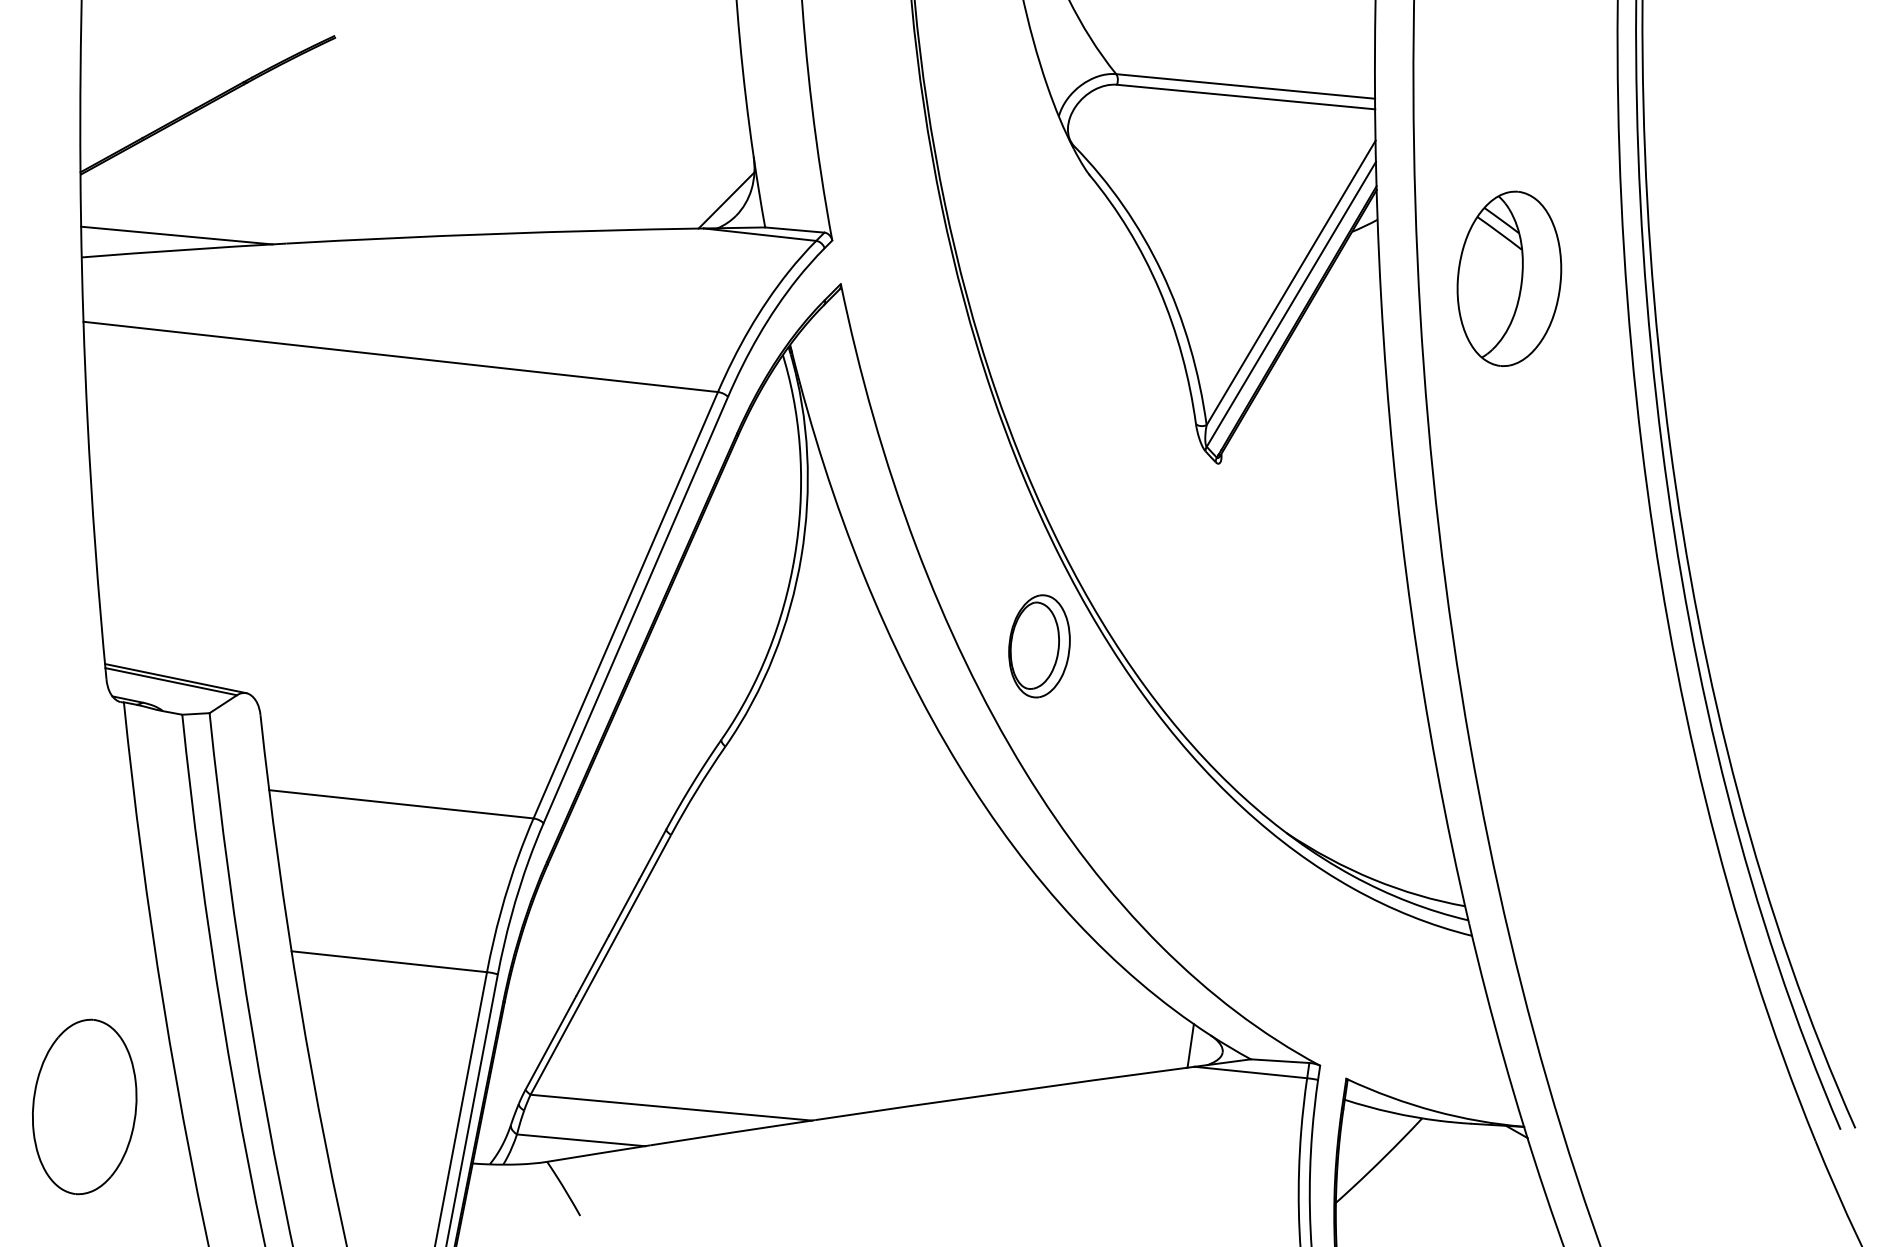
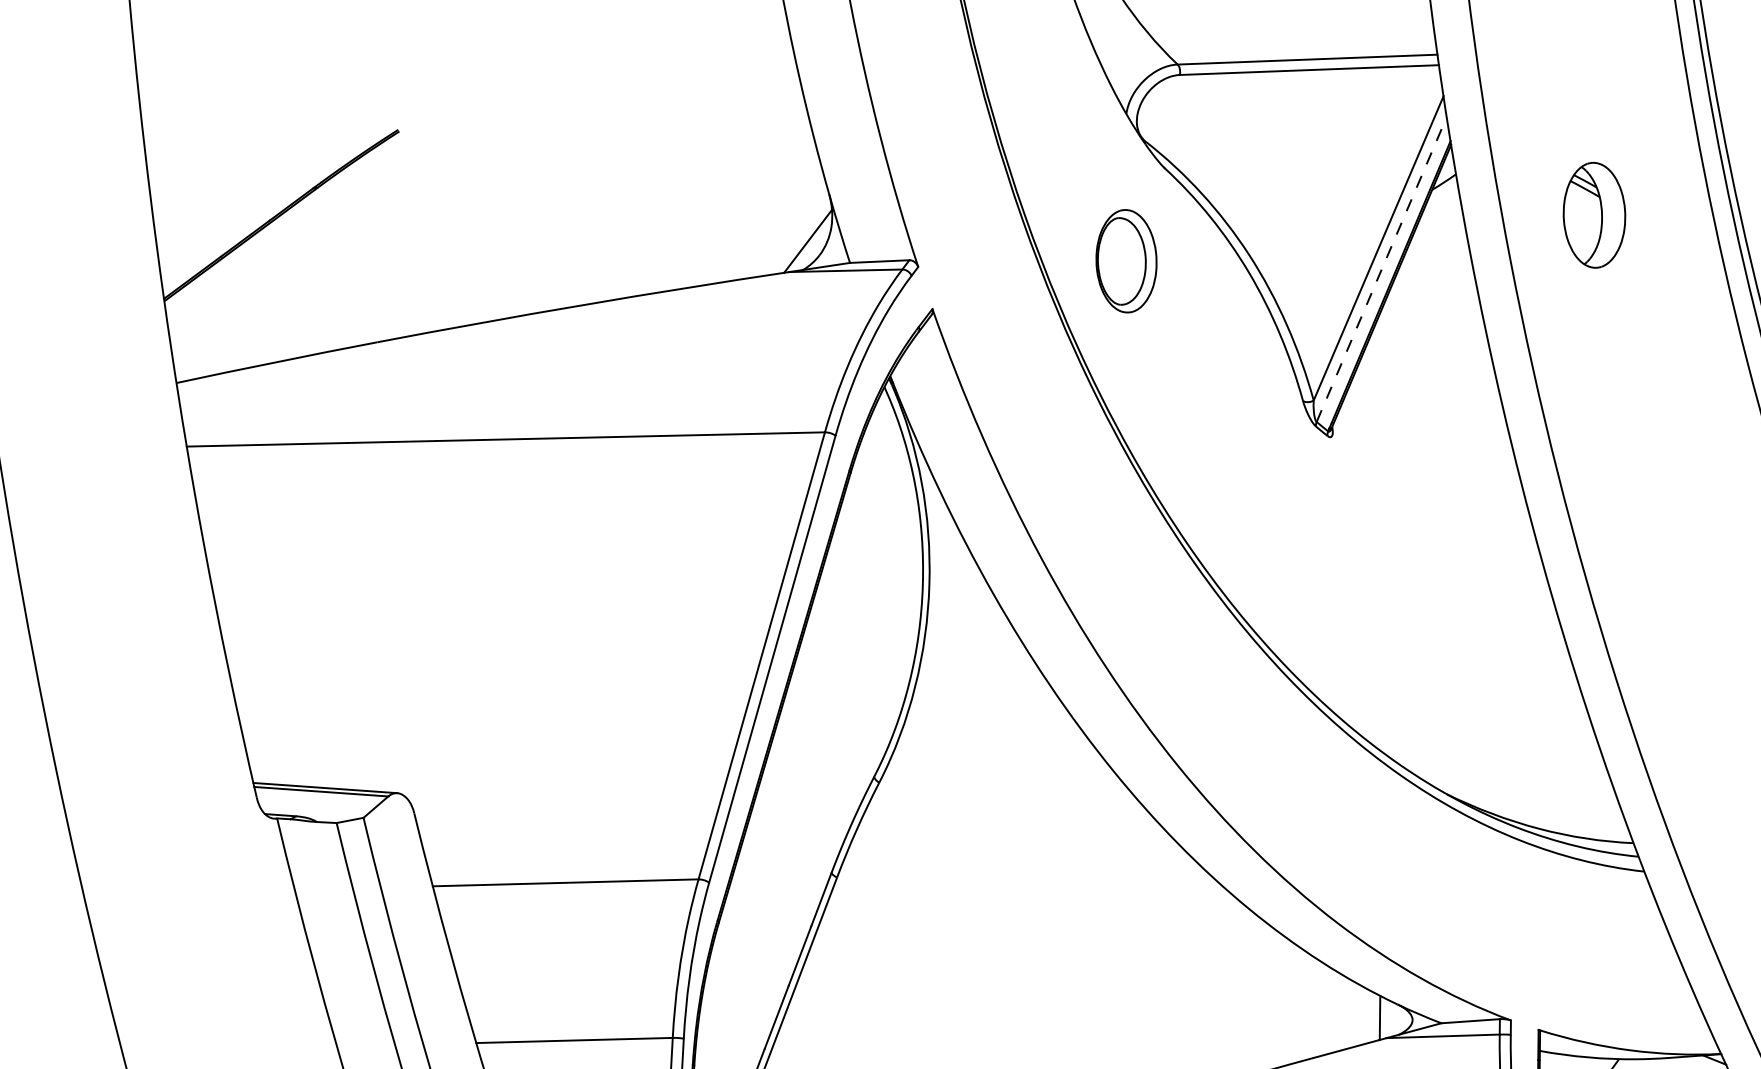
line: (176, 235) -> (267, 348), removed
part: (1509, 278) -> (1594, 215), size x0.6
line: (1291, 304) -> (1381, 269), solid -> dashed
part: (1039, 646) -> (1126, 261), moved

